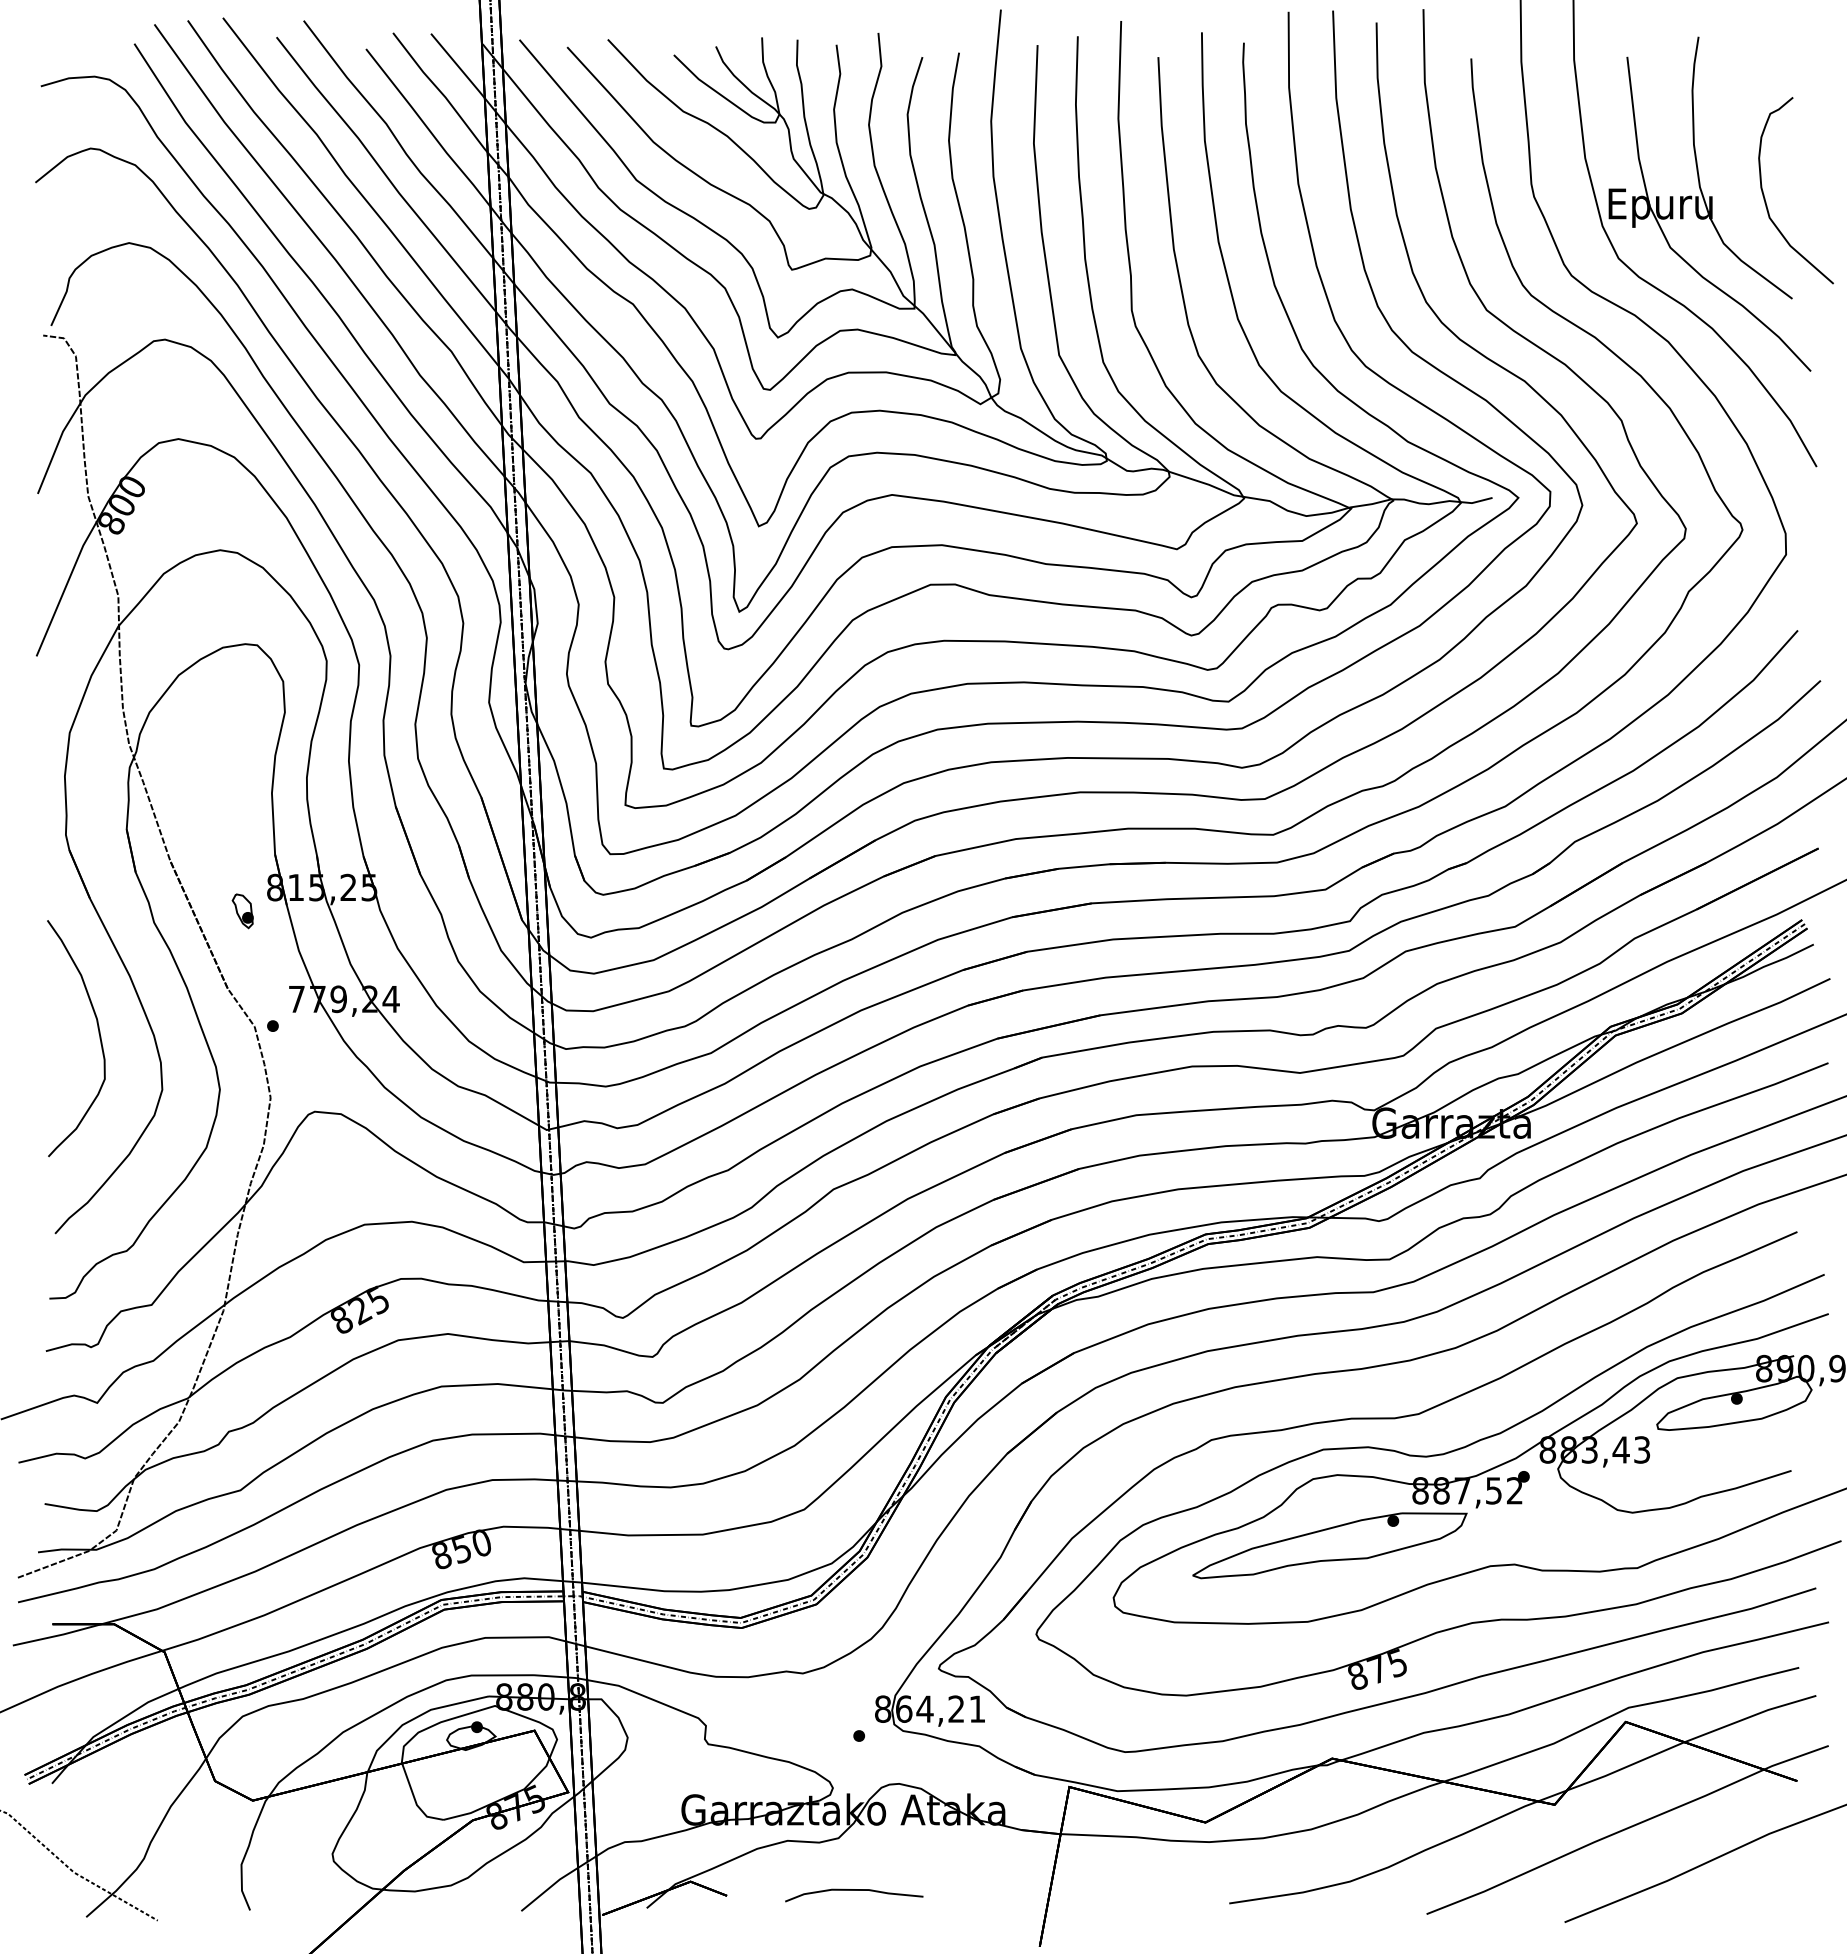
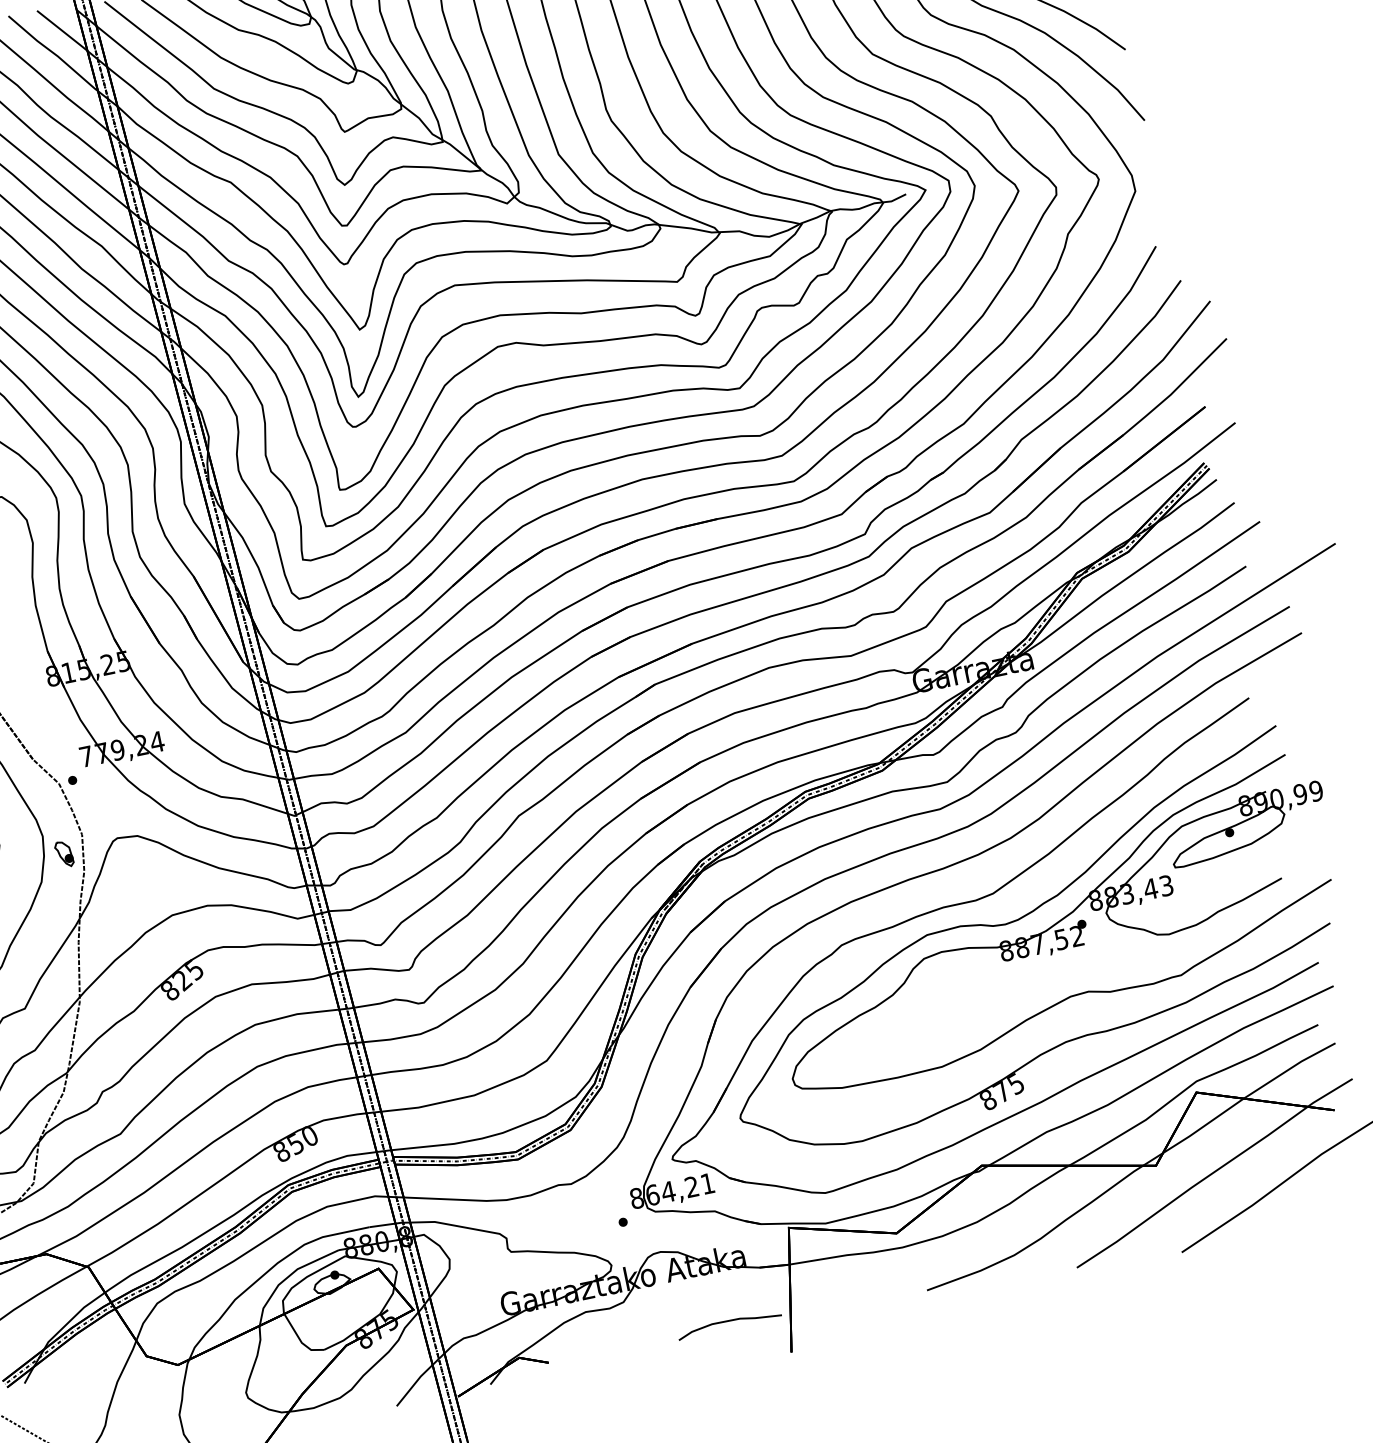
part: (242, 911) -> (64, 854), moved
part: (1329, 1545) -> (946, 1006), removed
curve: (854, 1890) -> (729, 1321), moved

